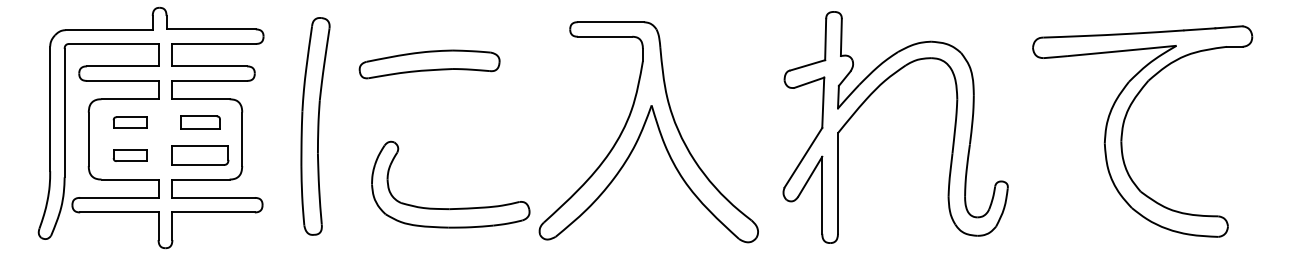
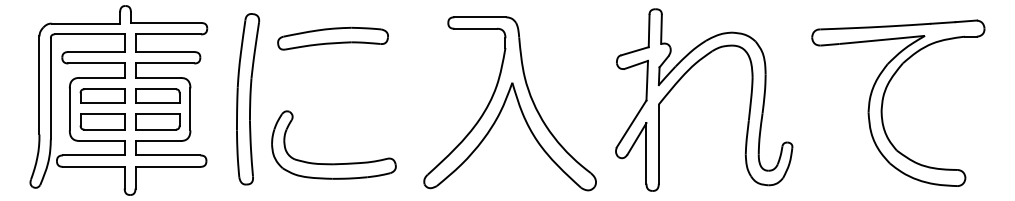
part: (429, 64) -> (332, 38), moved
part: (130, 122) -> (102, 96), size x1.67
part: (200, 122) -> (157, 96), size x1.43
part: (130, 155) -> (102, 122), size x1.67
part: (450, 208) -> (333, 163), moved

